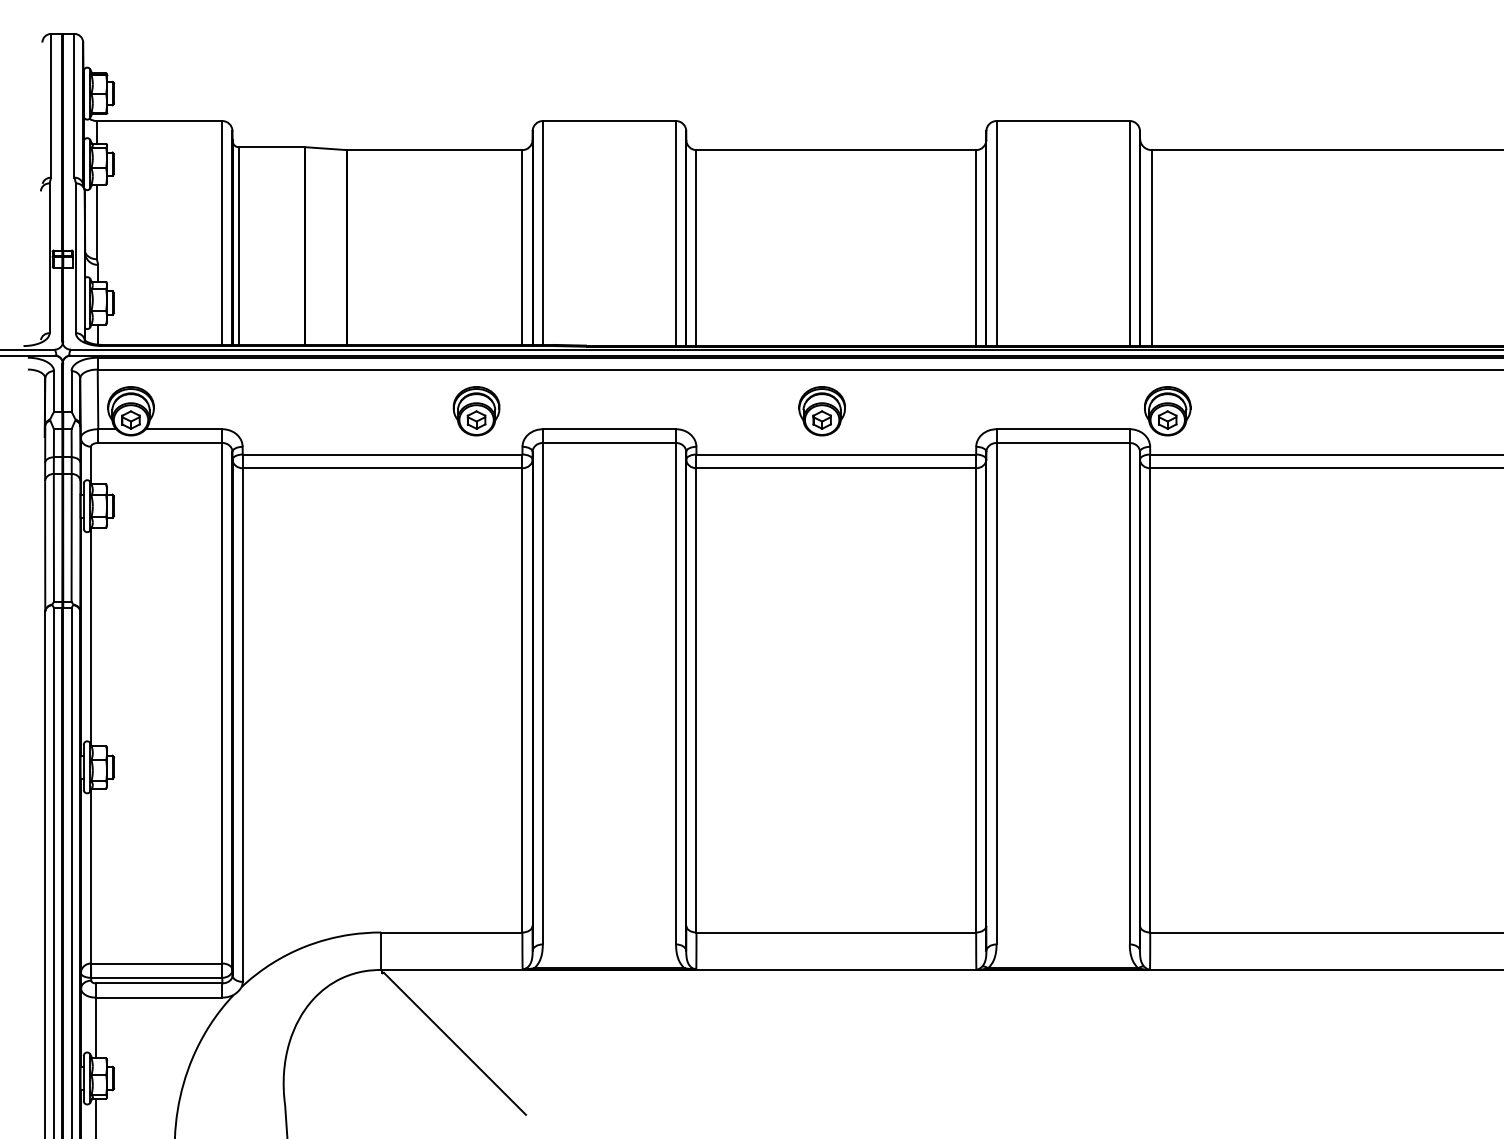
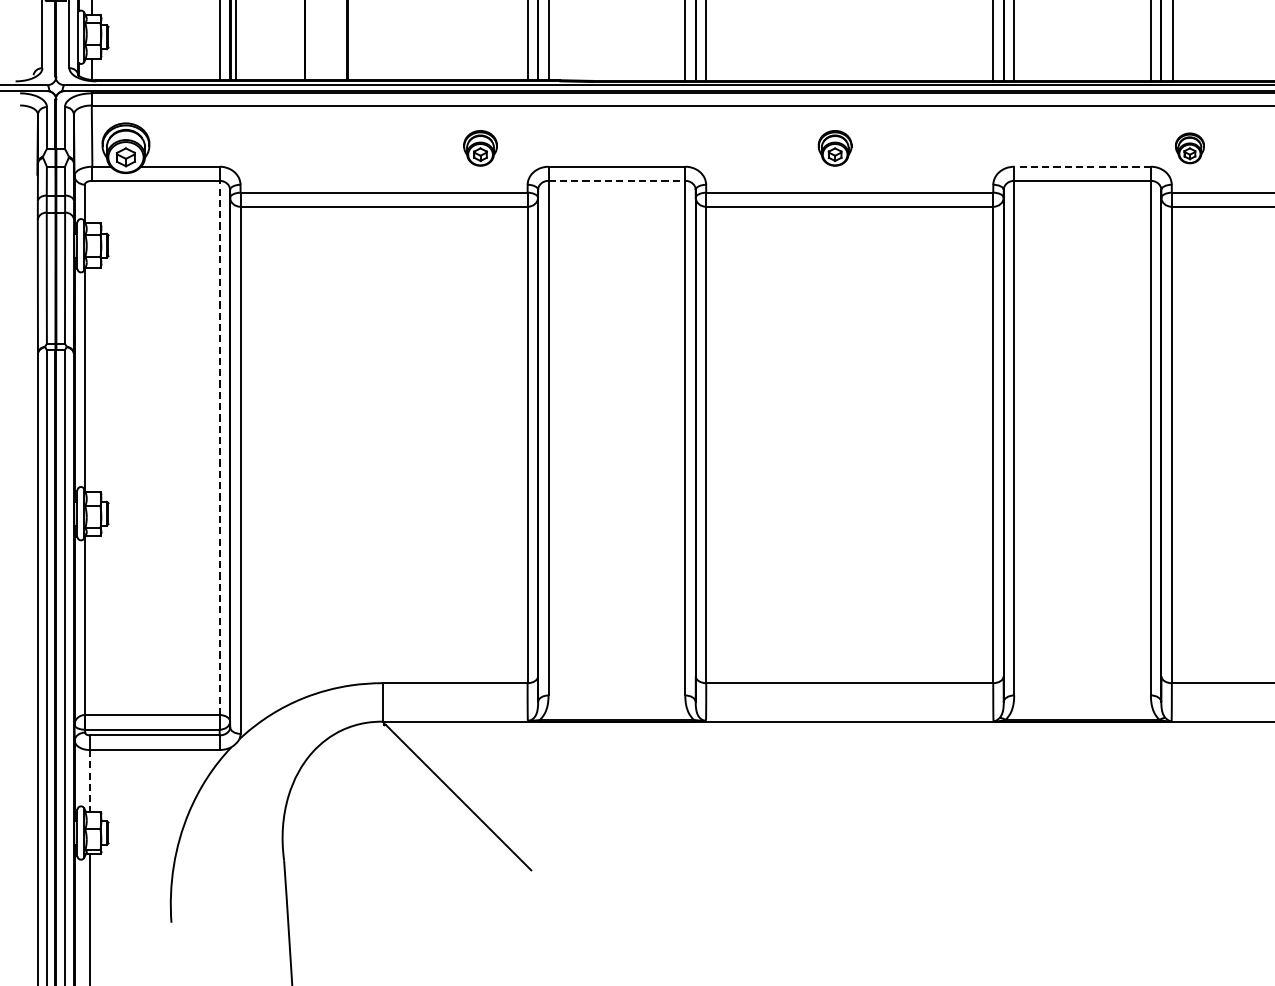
part: (476, 411) -> (480, 148), size x0.7
part: (821, 411) -> (834, 148), size x0.7
part: (1167, 411) -> (1189, 148), size x0.6
line: (1063, 429) -> (1082, 167), solid -> dashed
line: (609, 443) -> (616, 181), solid -> dashed
line: (222, 702) -> (219, 447), solid -> dashed
line: (95, 1028) -> (89, 781), solid -> dashed

